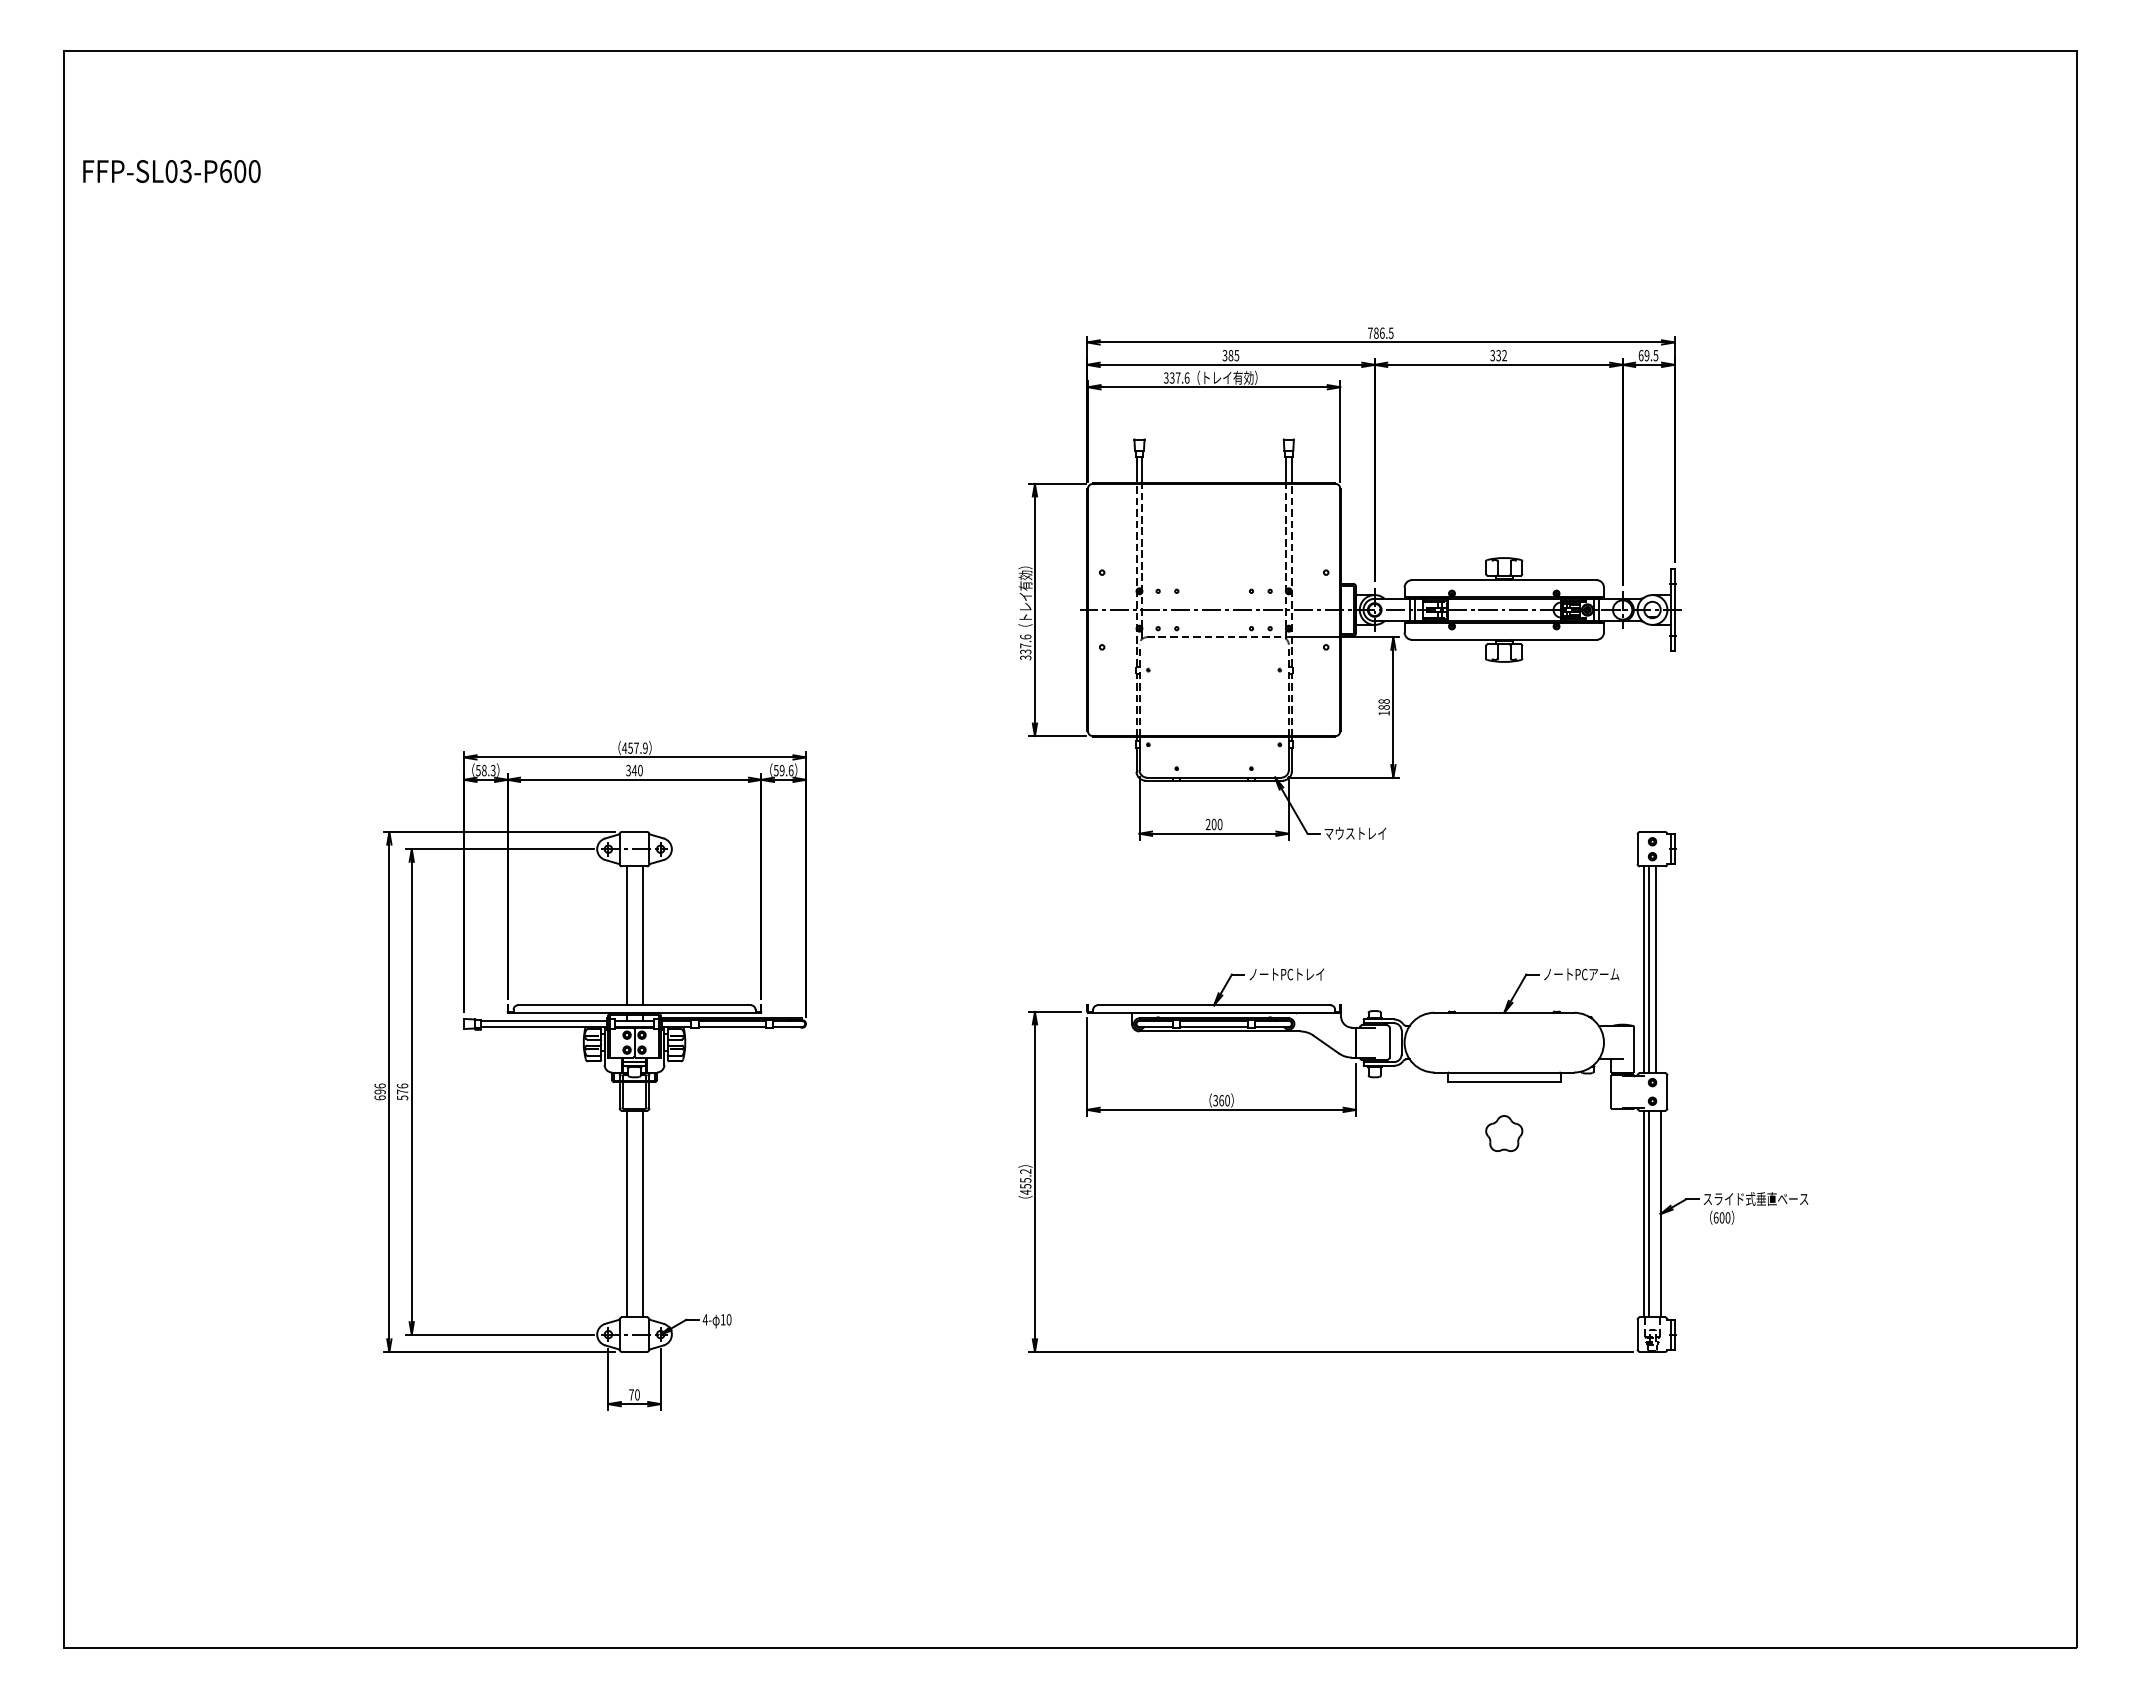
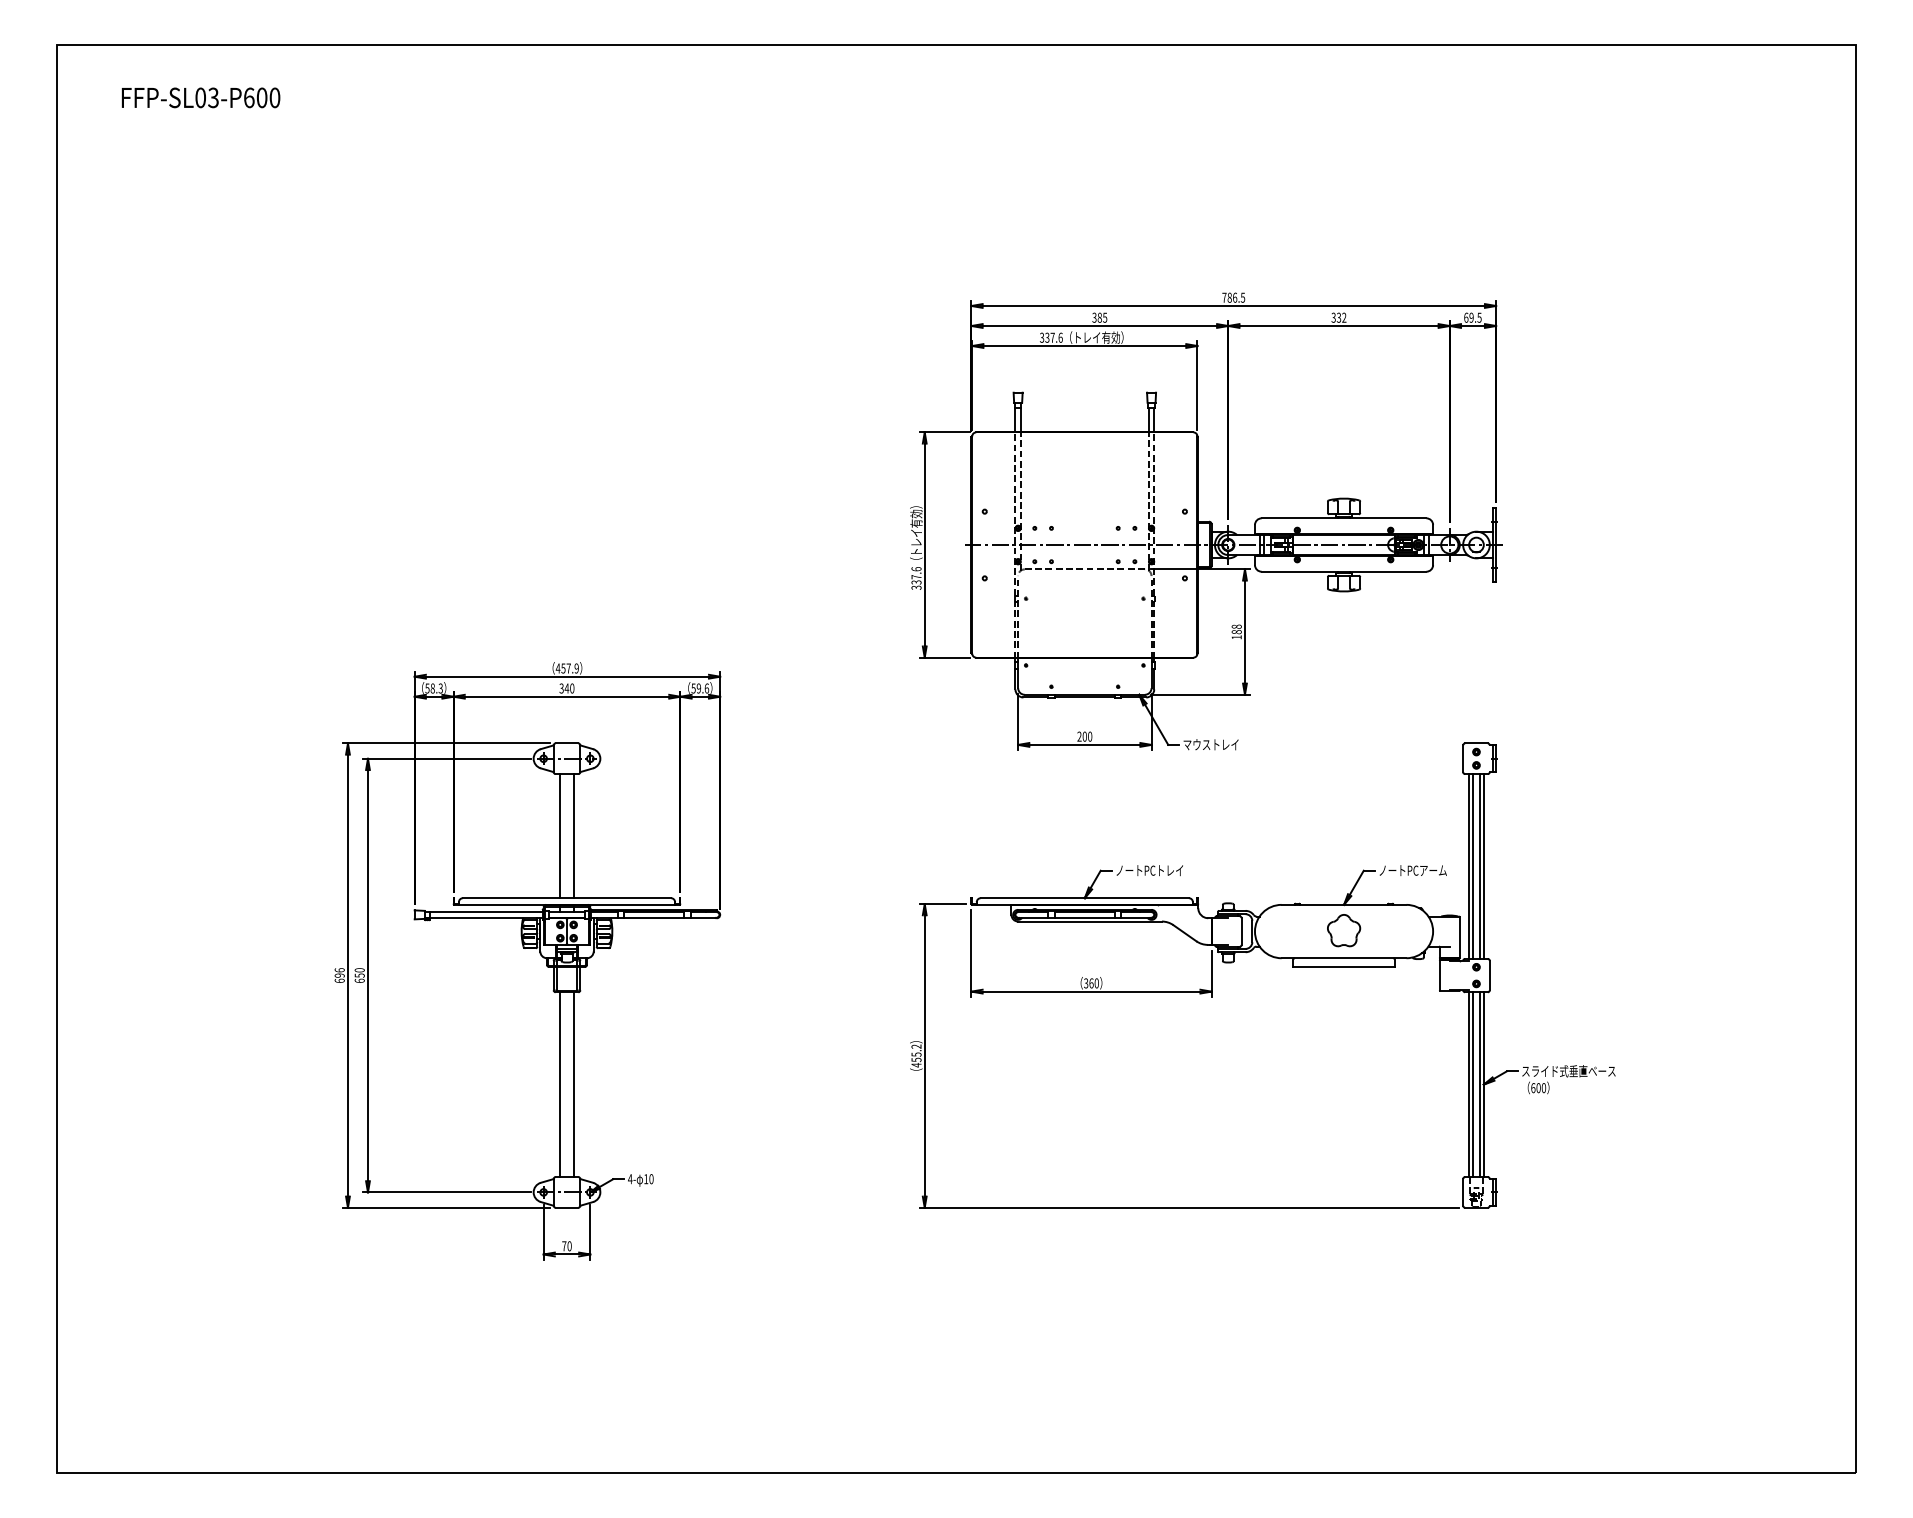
text: (171, 171) -> (200, 97), moved
line: (1660, 969) -> (1483, 866), added
text: (402, 1091) -> (359, 975), 576 -> 650
part: (1504, 1133) -> (1344, 930), moved
line: (1655, 1213) -> (1479, 1084), added

